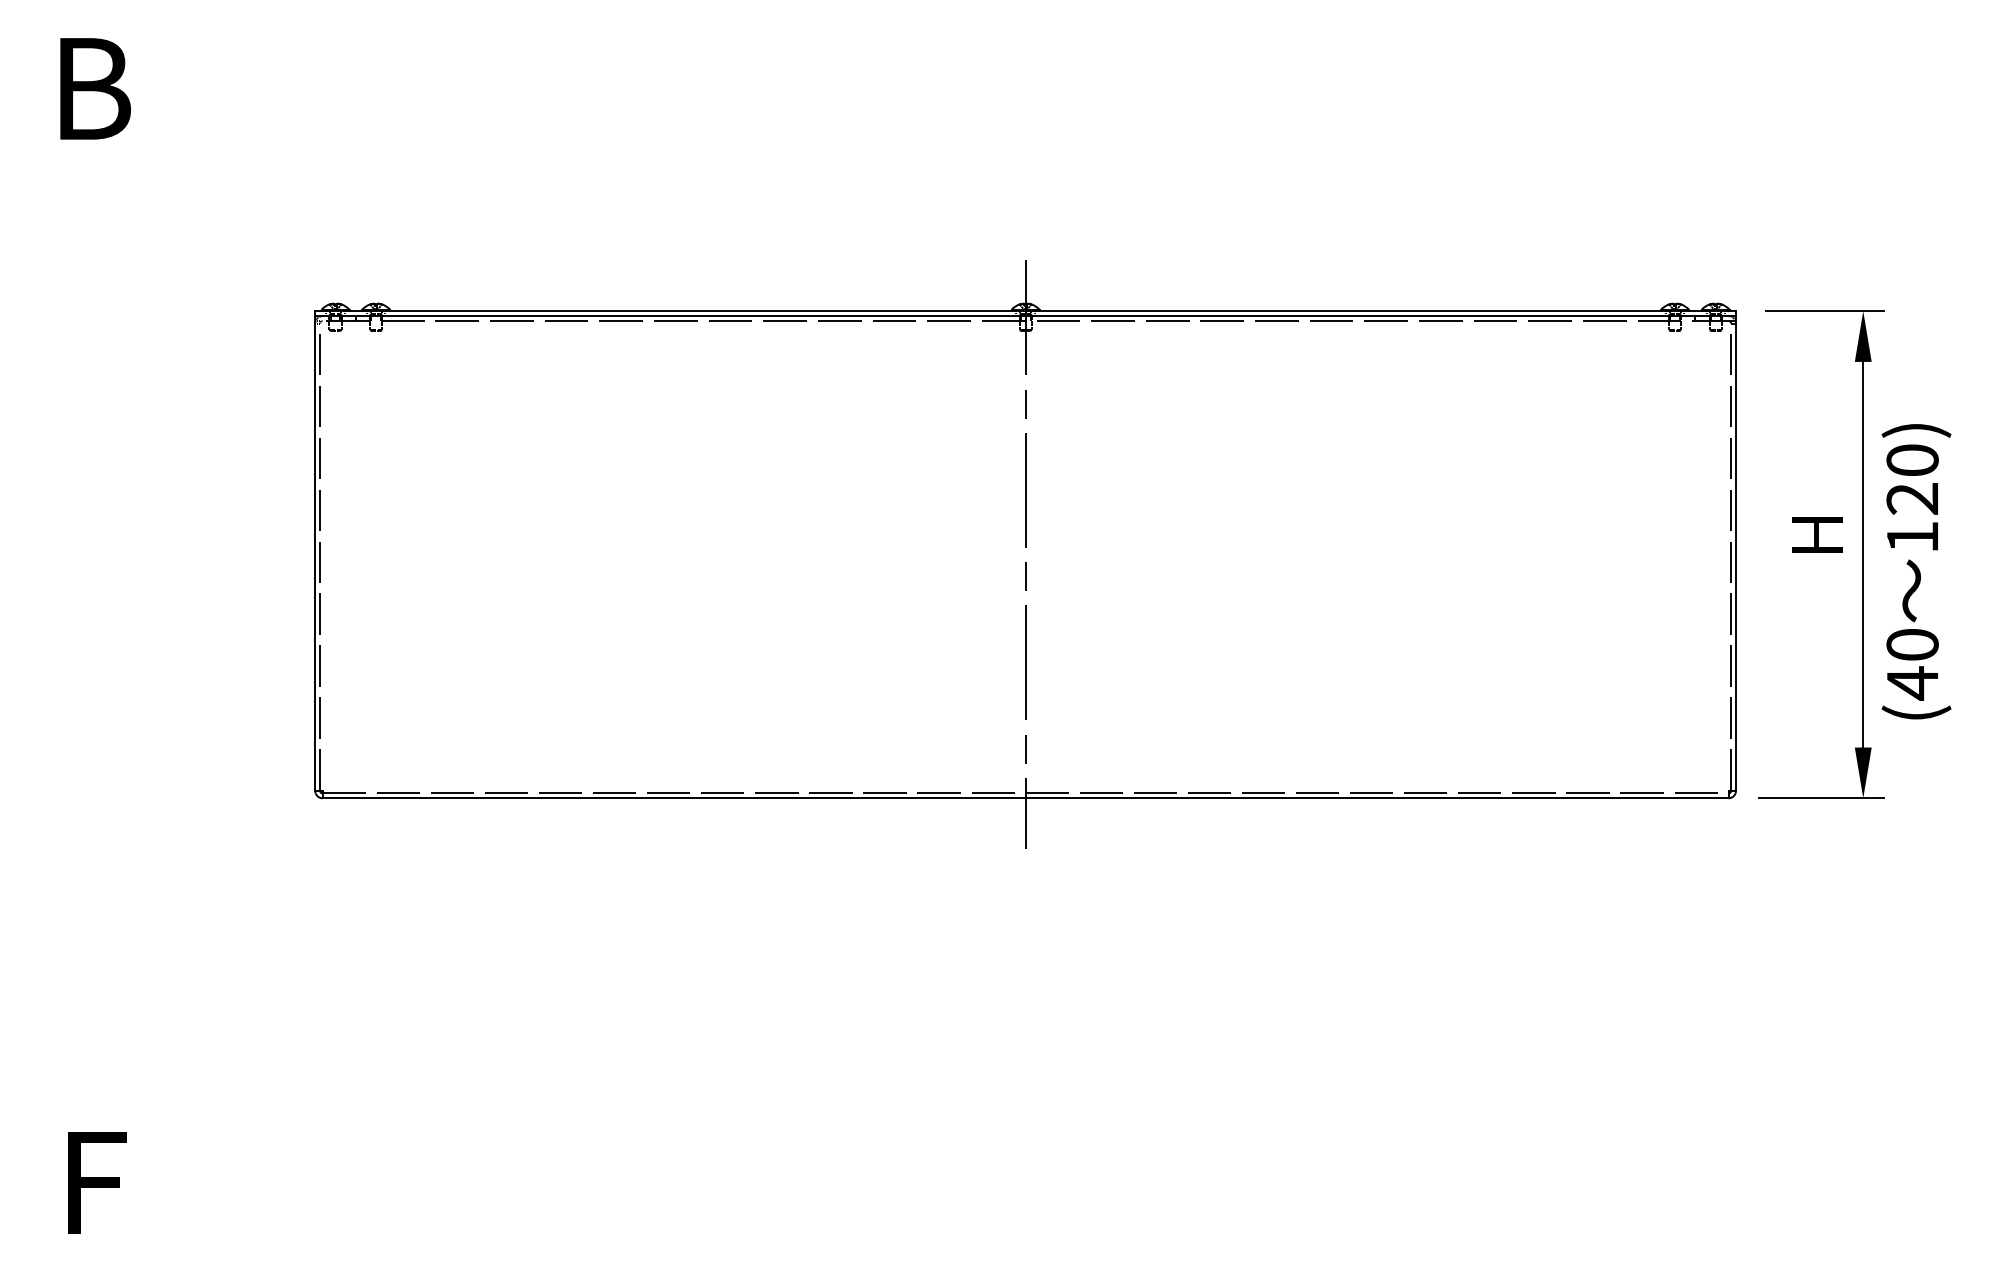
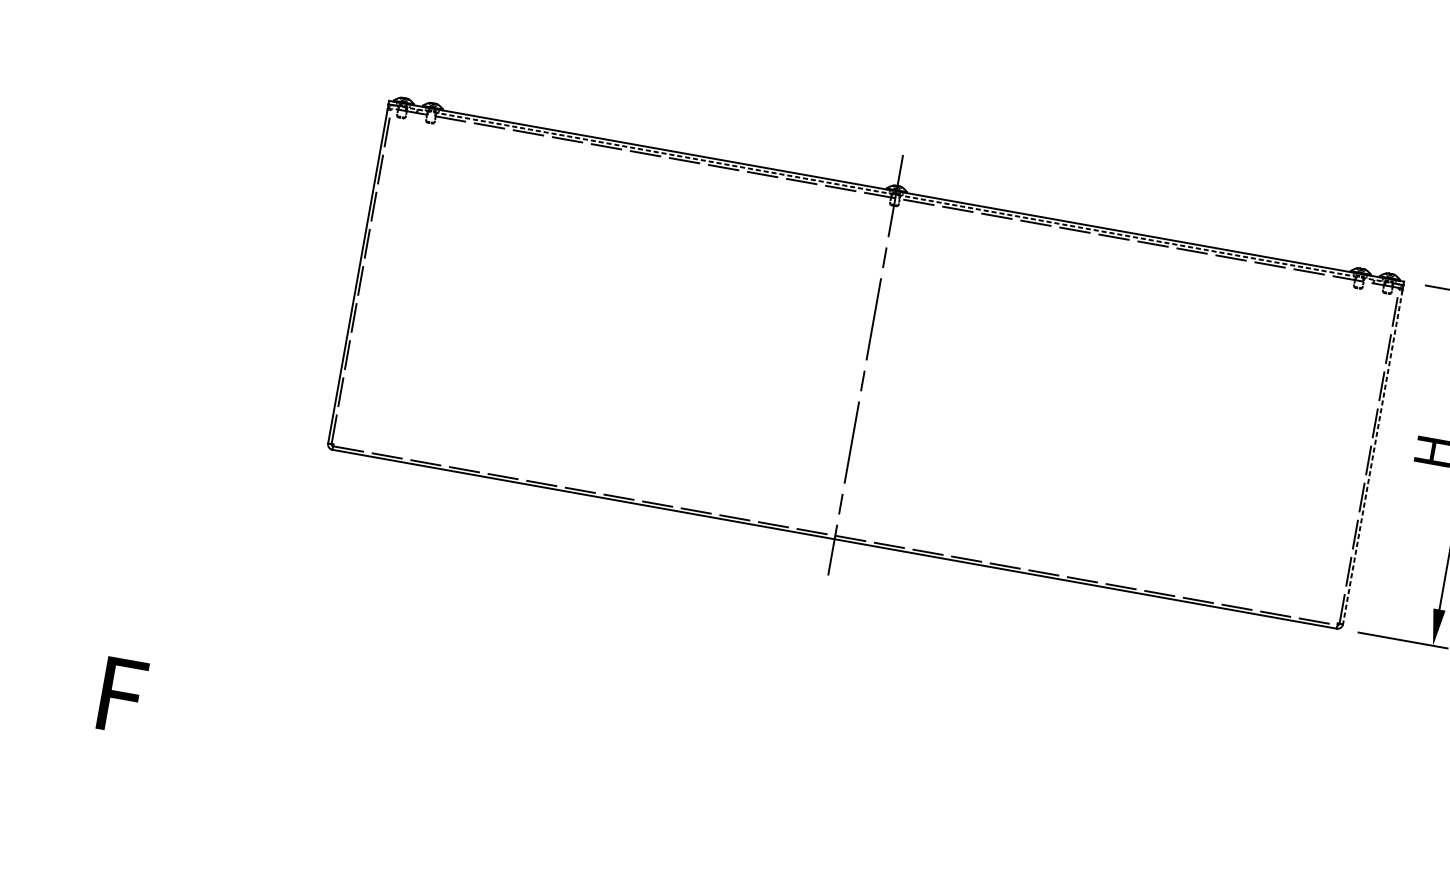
line: (1026, 316) -> (896, 195), solid -> dashed
line: (1735, 557) -> (1372, 457), solid -> dashed

